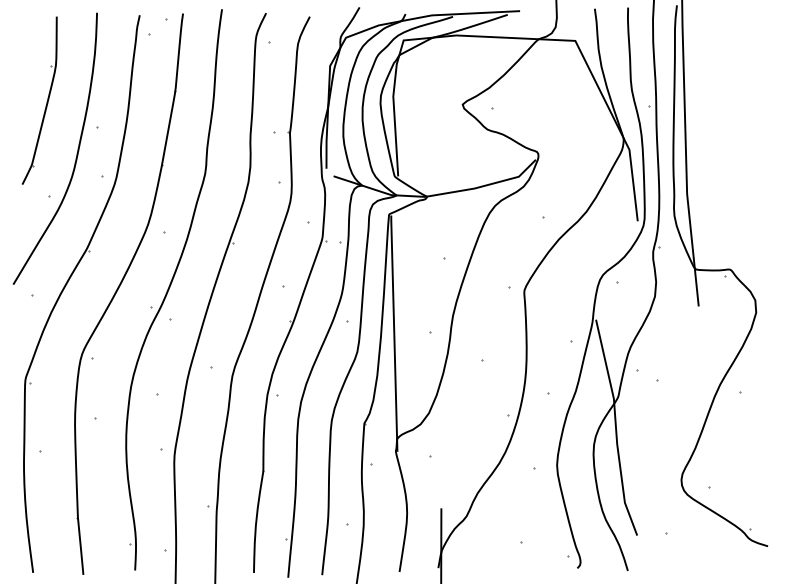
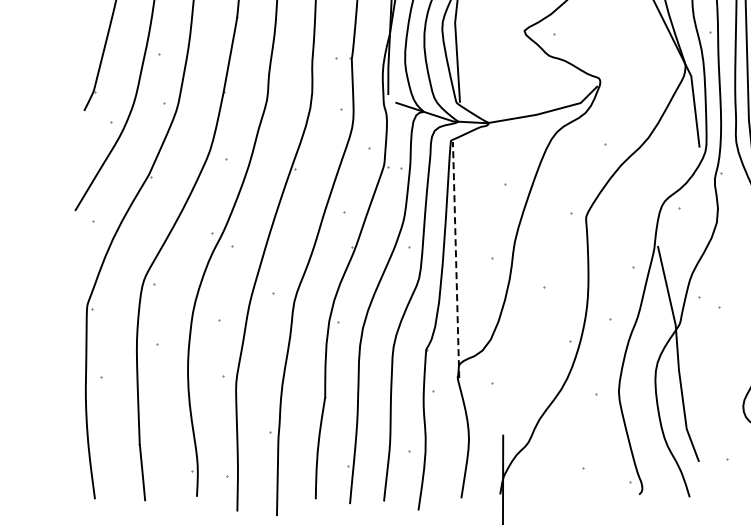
line: (394, 332) -> (456, 258), solid -> dashed

